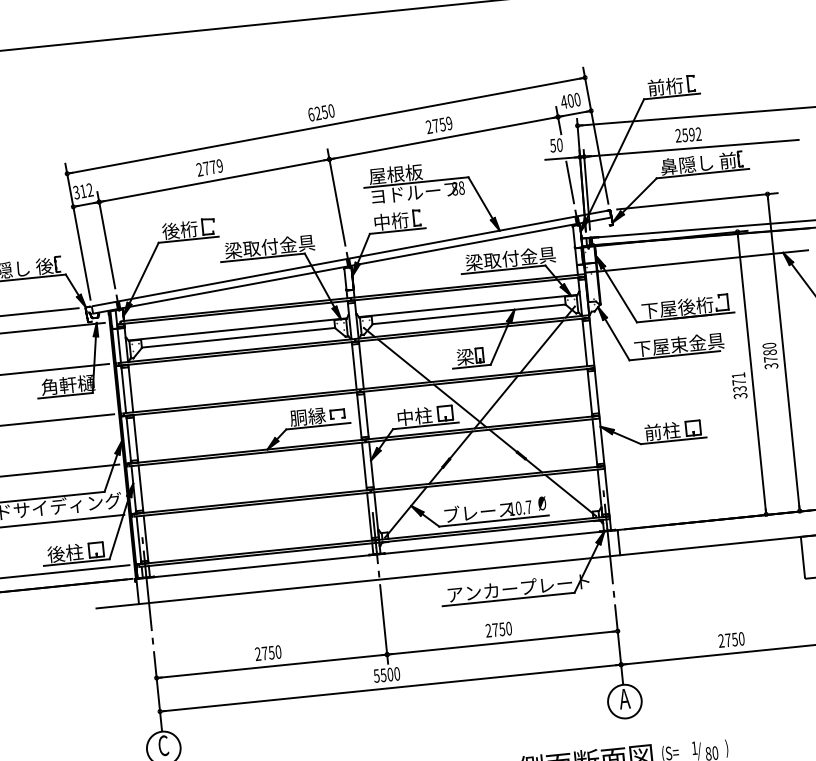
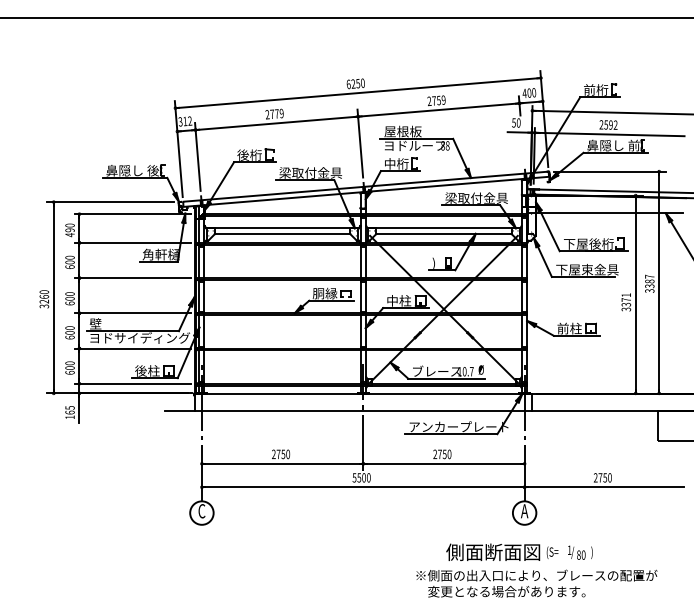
line: (570, 182) -> (523, 149), removed
text: (769, 352) -> (649, 281), 3780 -> 3387
text: (464, 356) -> (437, 262), 梁 -> )

